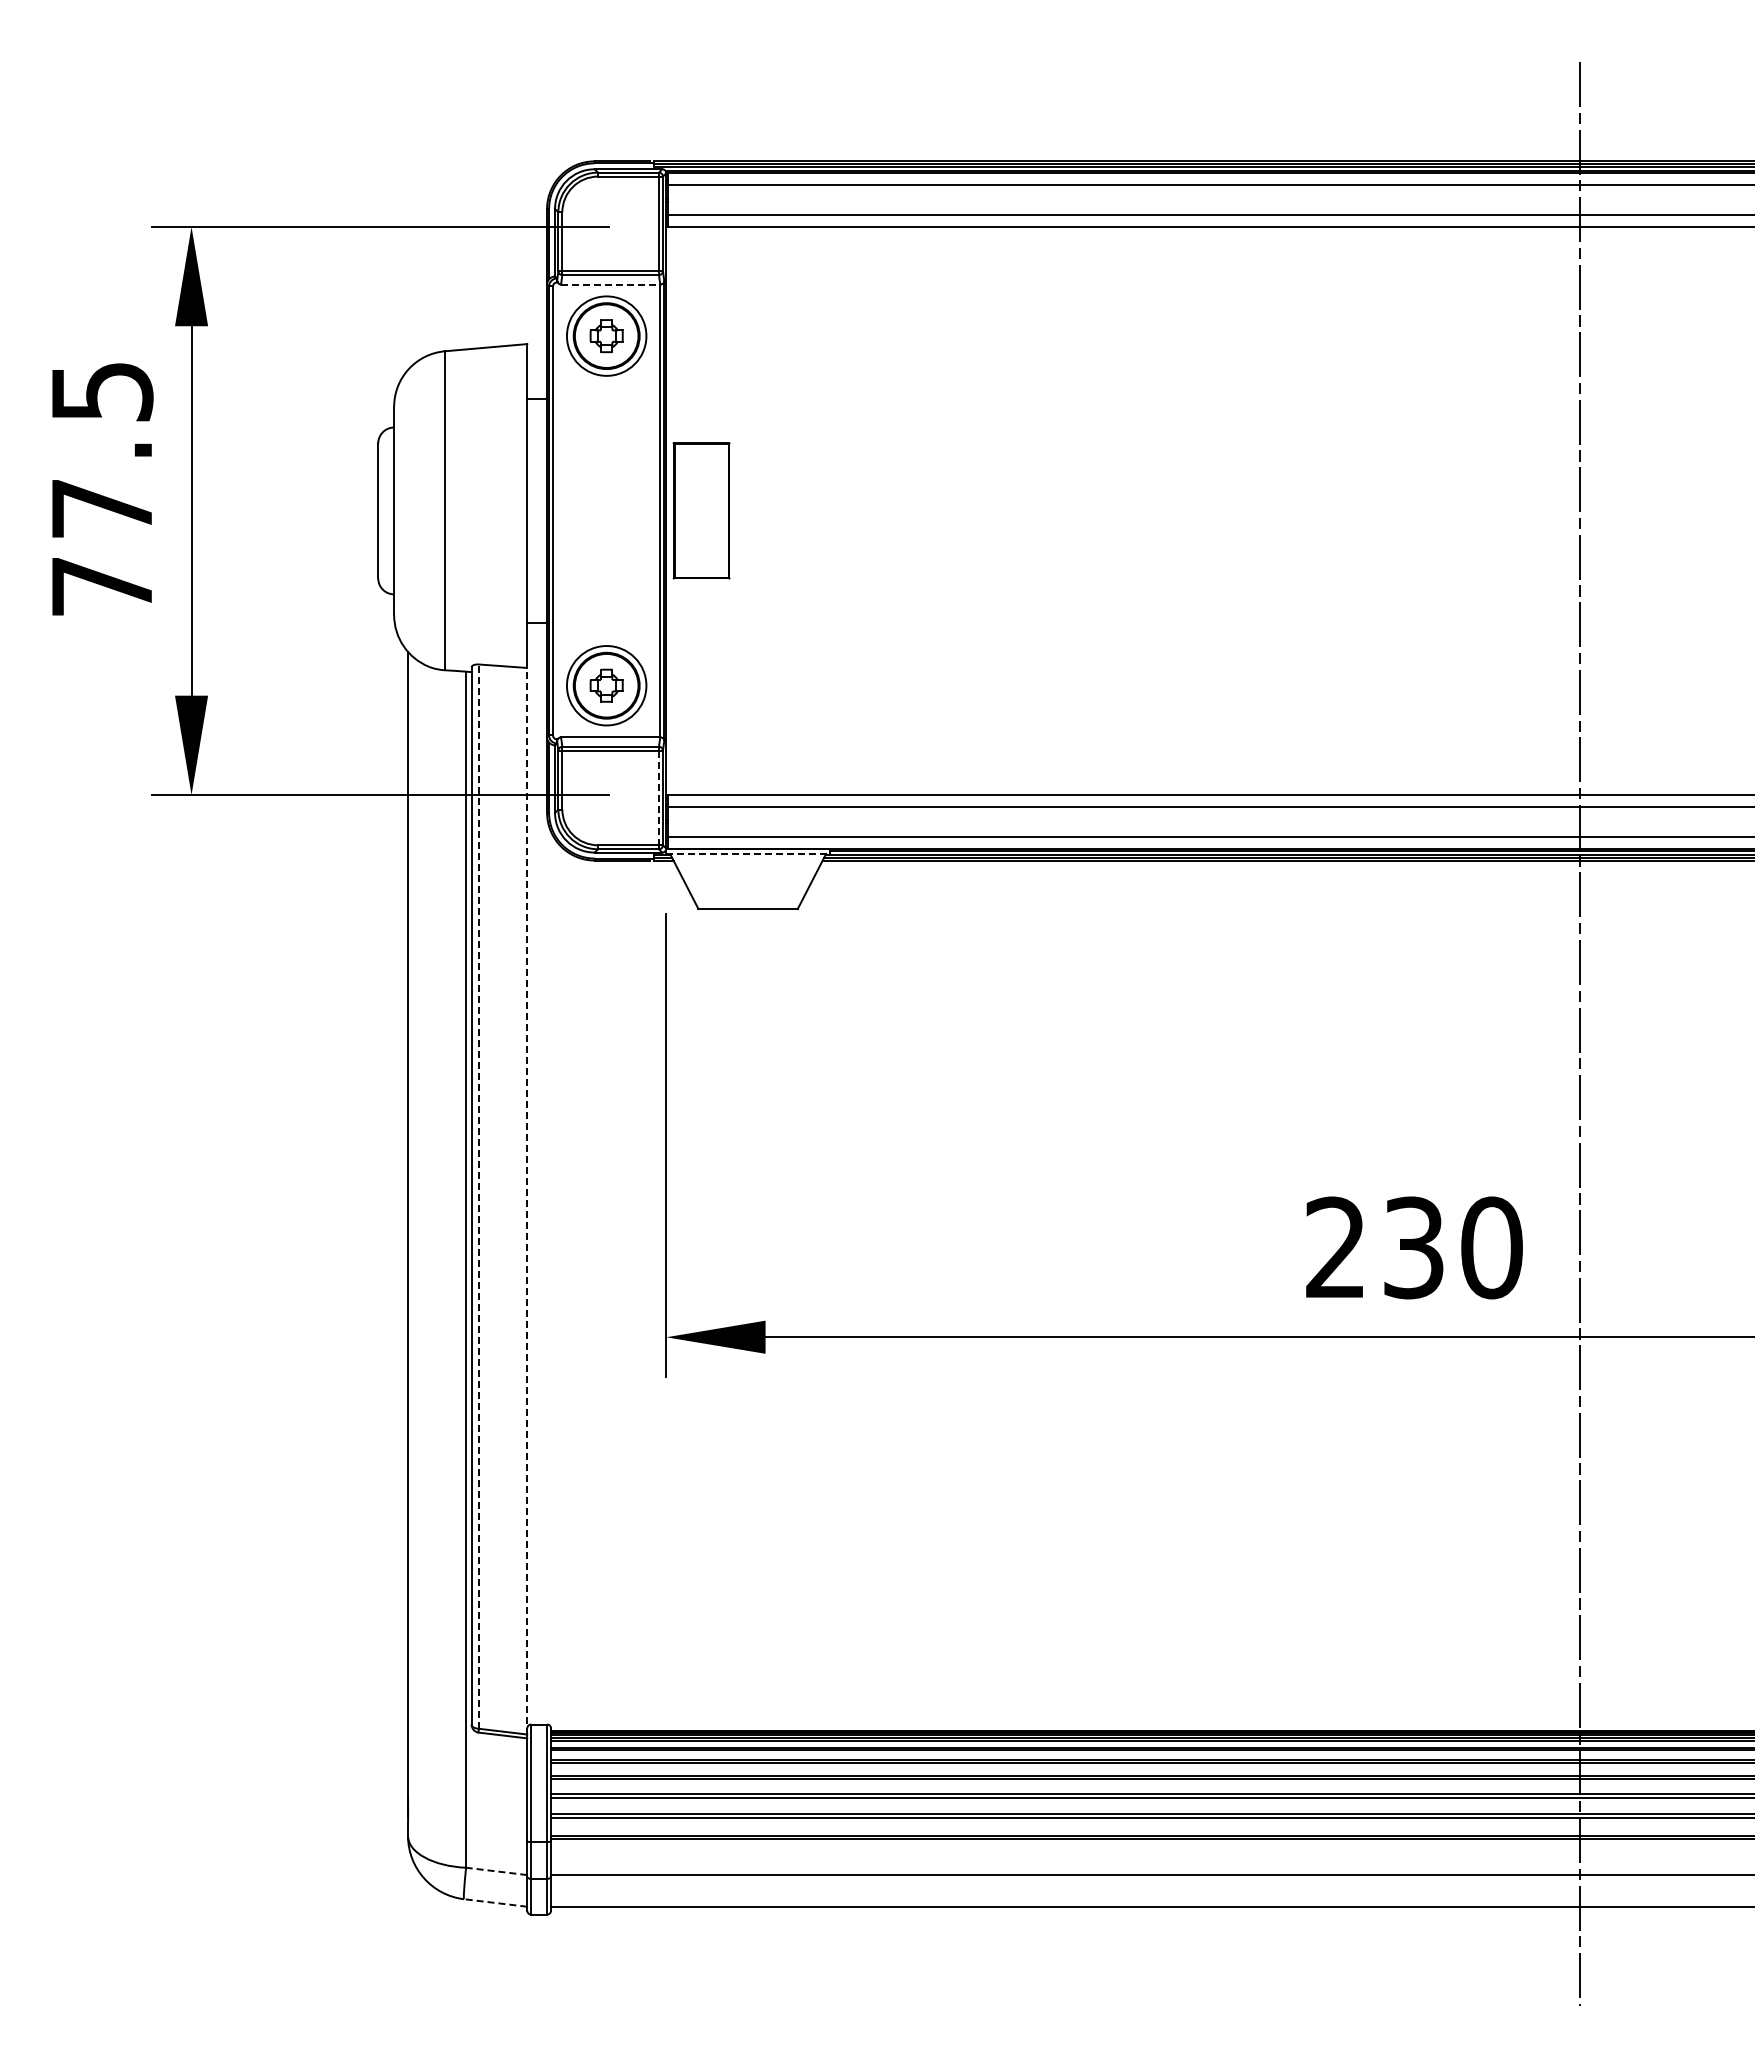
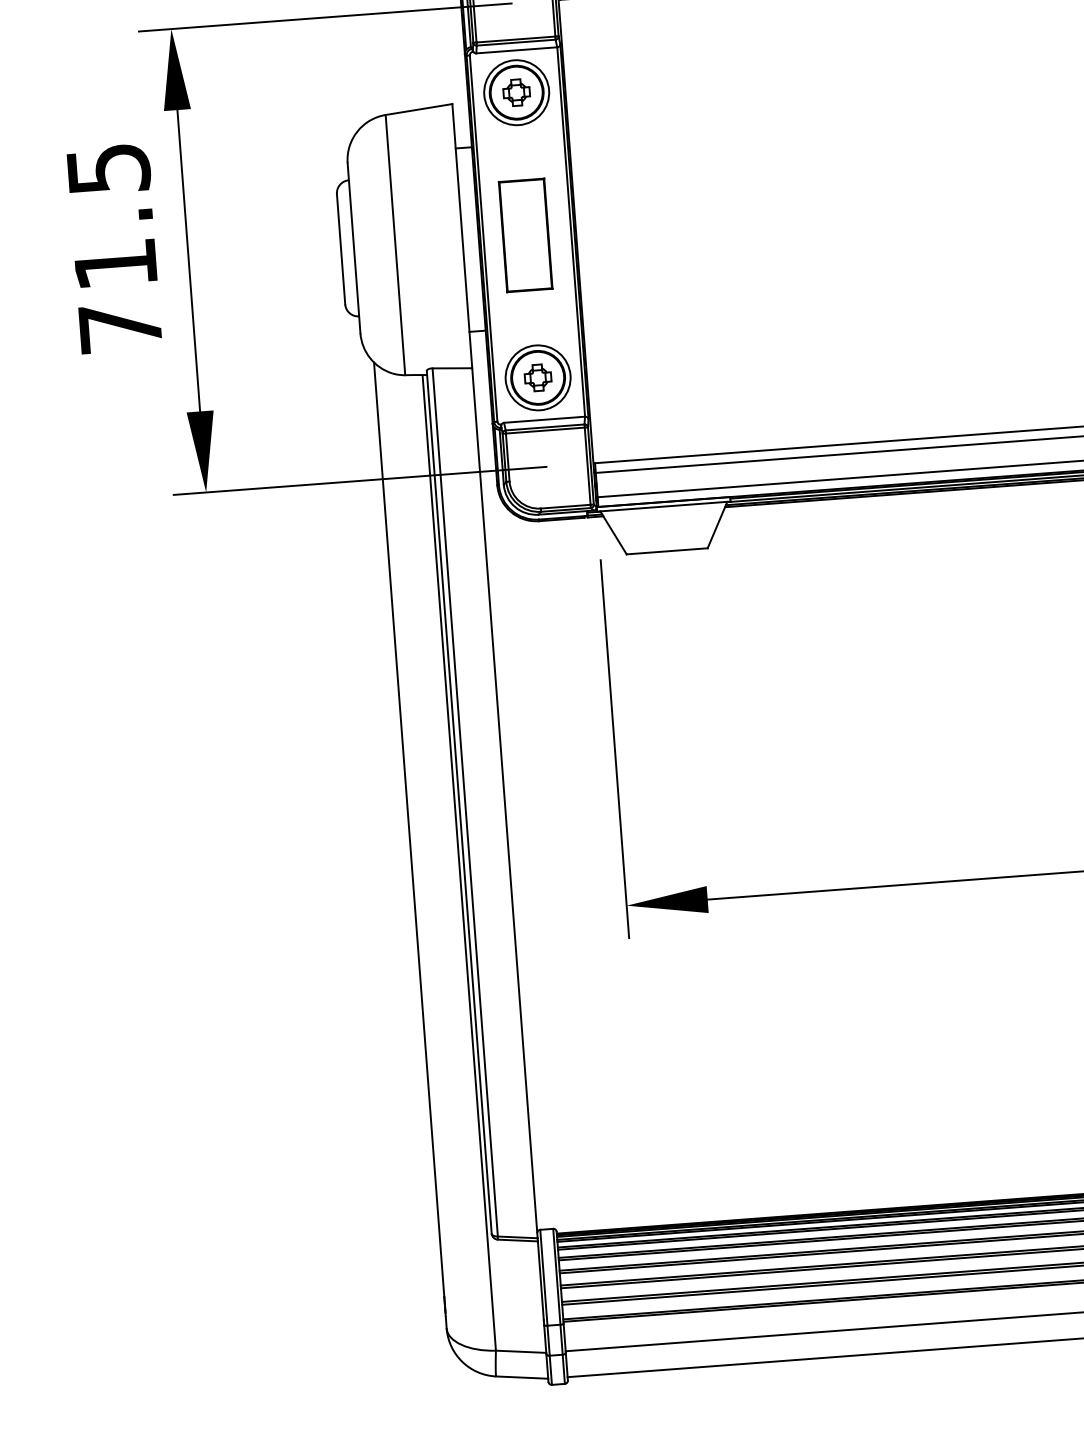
line: (610, 284) -> (516, 50), dashed -> solid
text: (101, 508) -> (115, 264), 77.5 -> 71.5
part: (701, 510) -> (525, 235), moved
line: (658, 798) -> (587, 466), dashed -> solid
line: (748, 854) -> (664, 506), dashed -> solid
line: (478, 1196) -> (464, 802), dashed -> solid
line: (527, 1200) -> (505, 802), dashed -> solid
line: (496, 1871) -> (520, 1351), dashed -> solid
line: (495, 1902) -> (522, 1377), dashed -> solid

